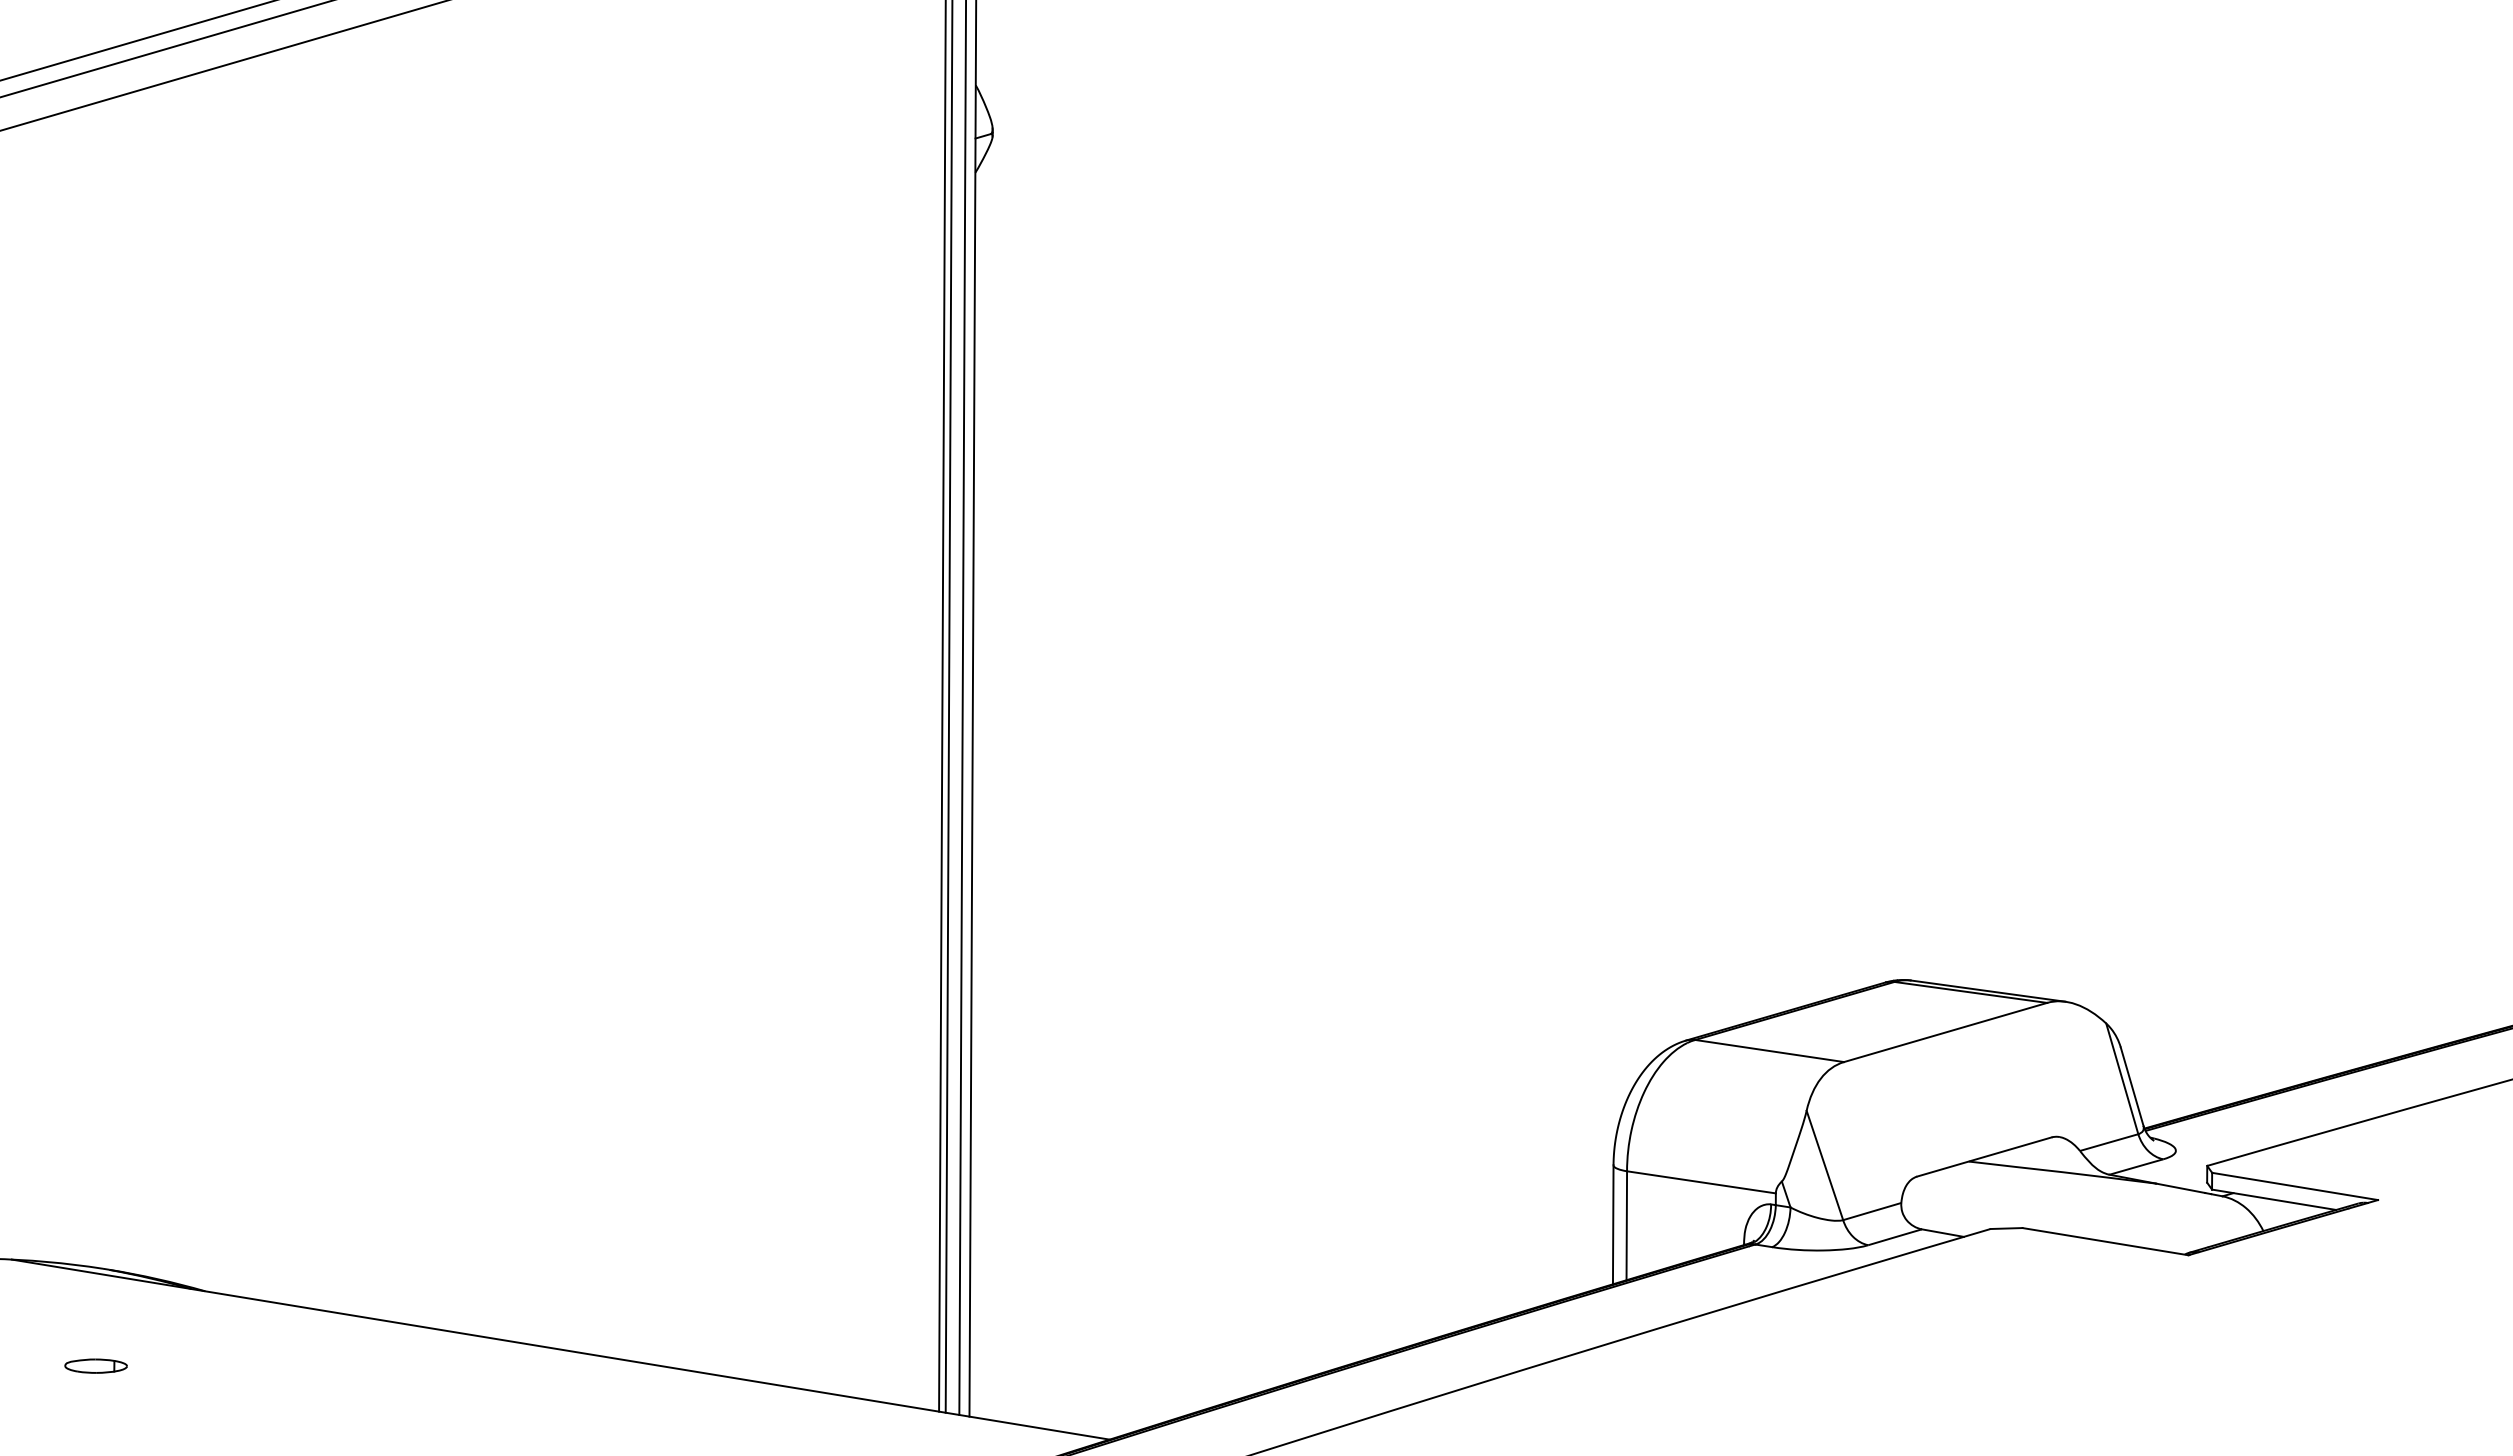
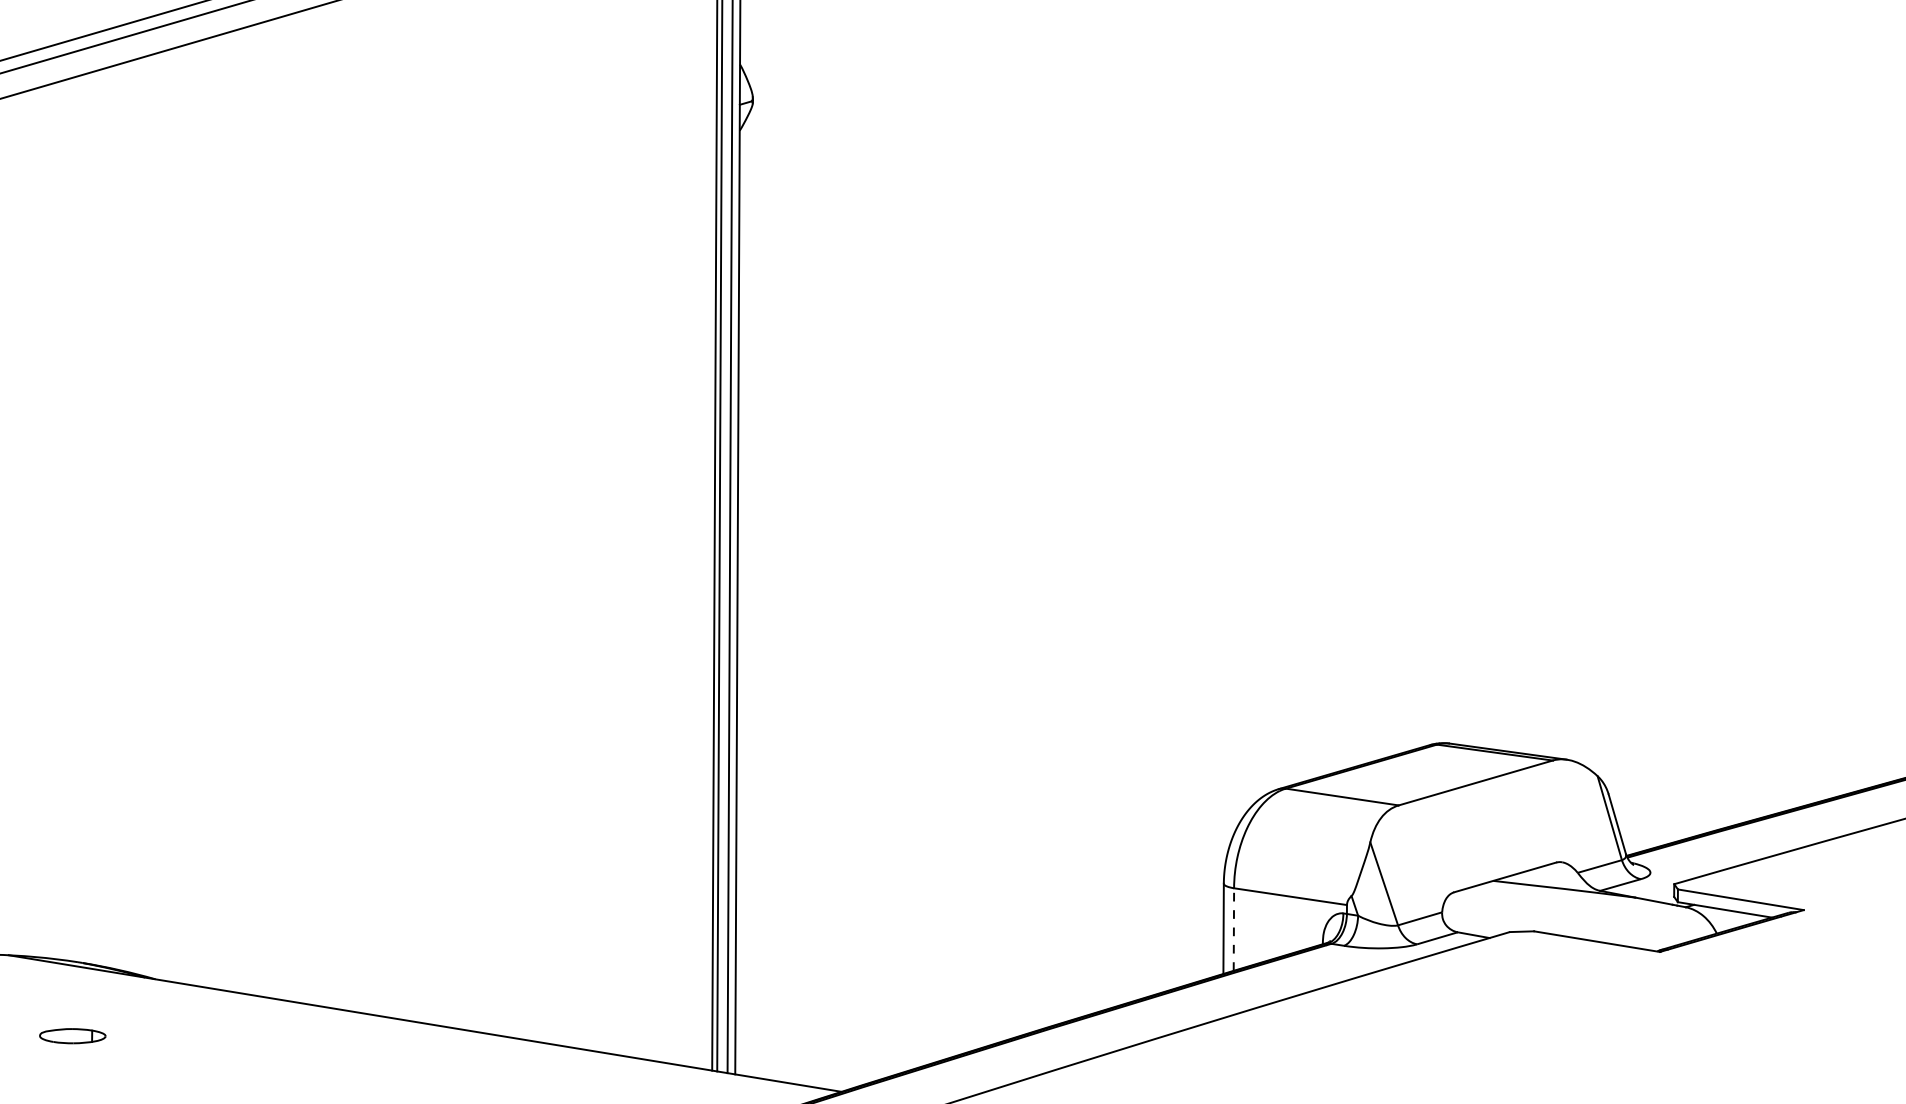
line: (1626, 1225) -> (1233, 929), solid -> dashed
part: (95, 1365) -> (72, 1035), size x1.4

